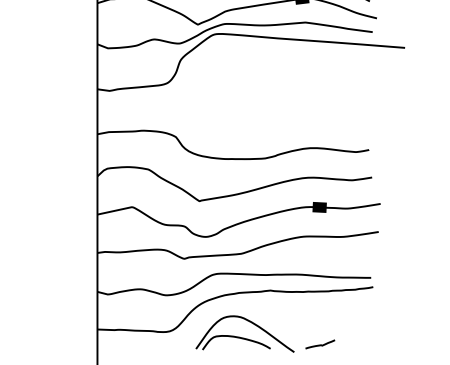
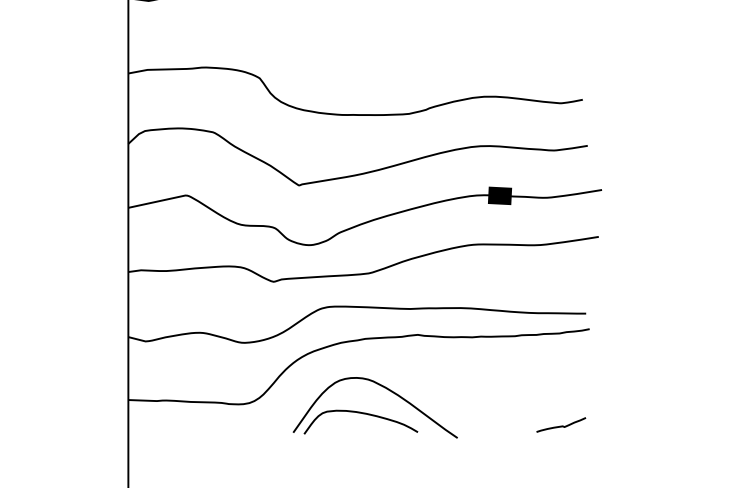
curve: (320, 344) -> (561, 425), moved

